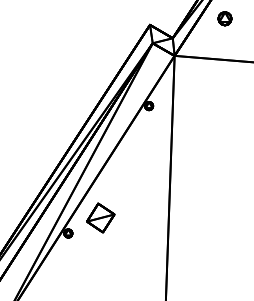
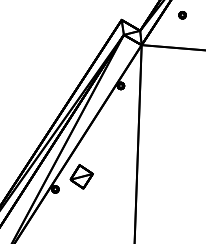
part: (224, 19) -> (182, 15), size x0.62

